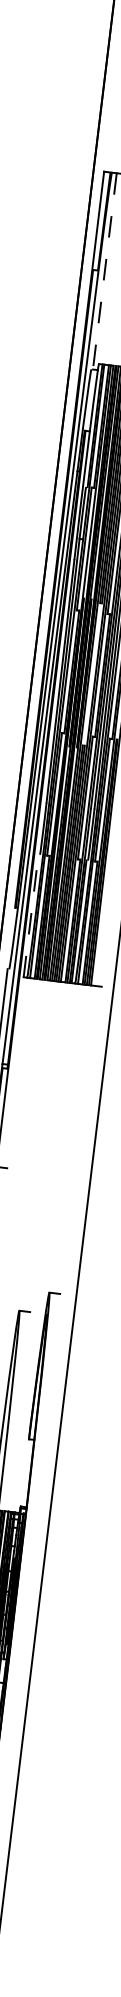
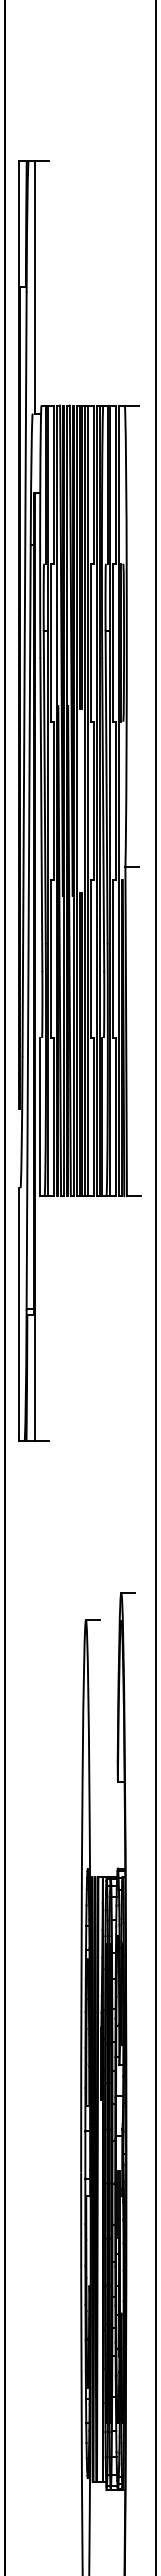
line: (104, 271) -> (34, 287), dashed -> solid
line: (31, 915) -> (40, 1116), dashed -> solid

